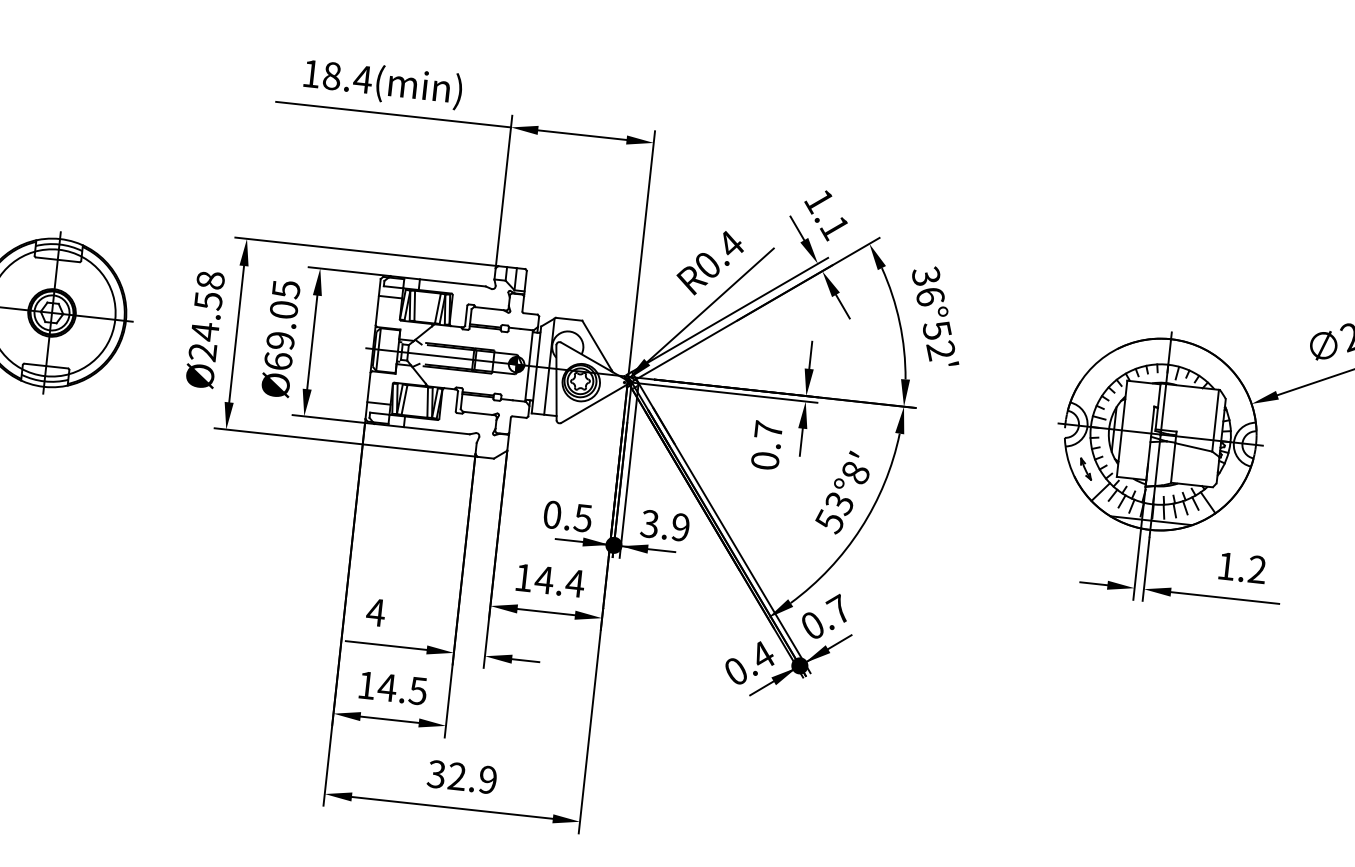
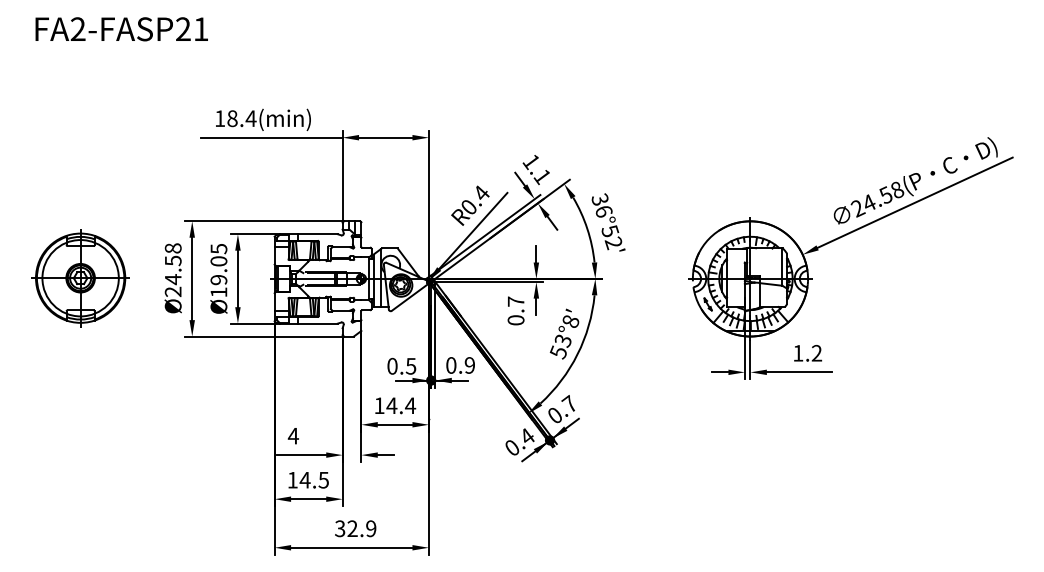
text: (277, 361) -> (218, 292), Ø69.05 -> Ø19.05
text: (650, 524) -> (451, 365), 3.9 -> 0.9

